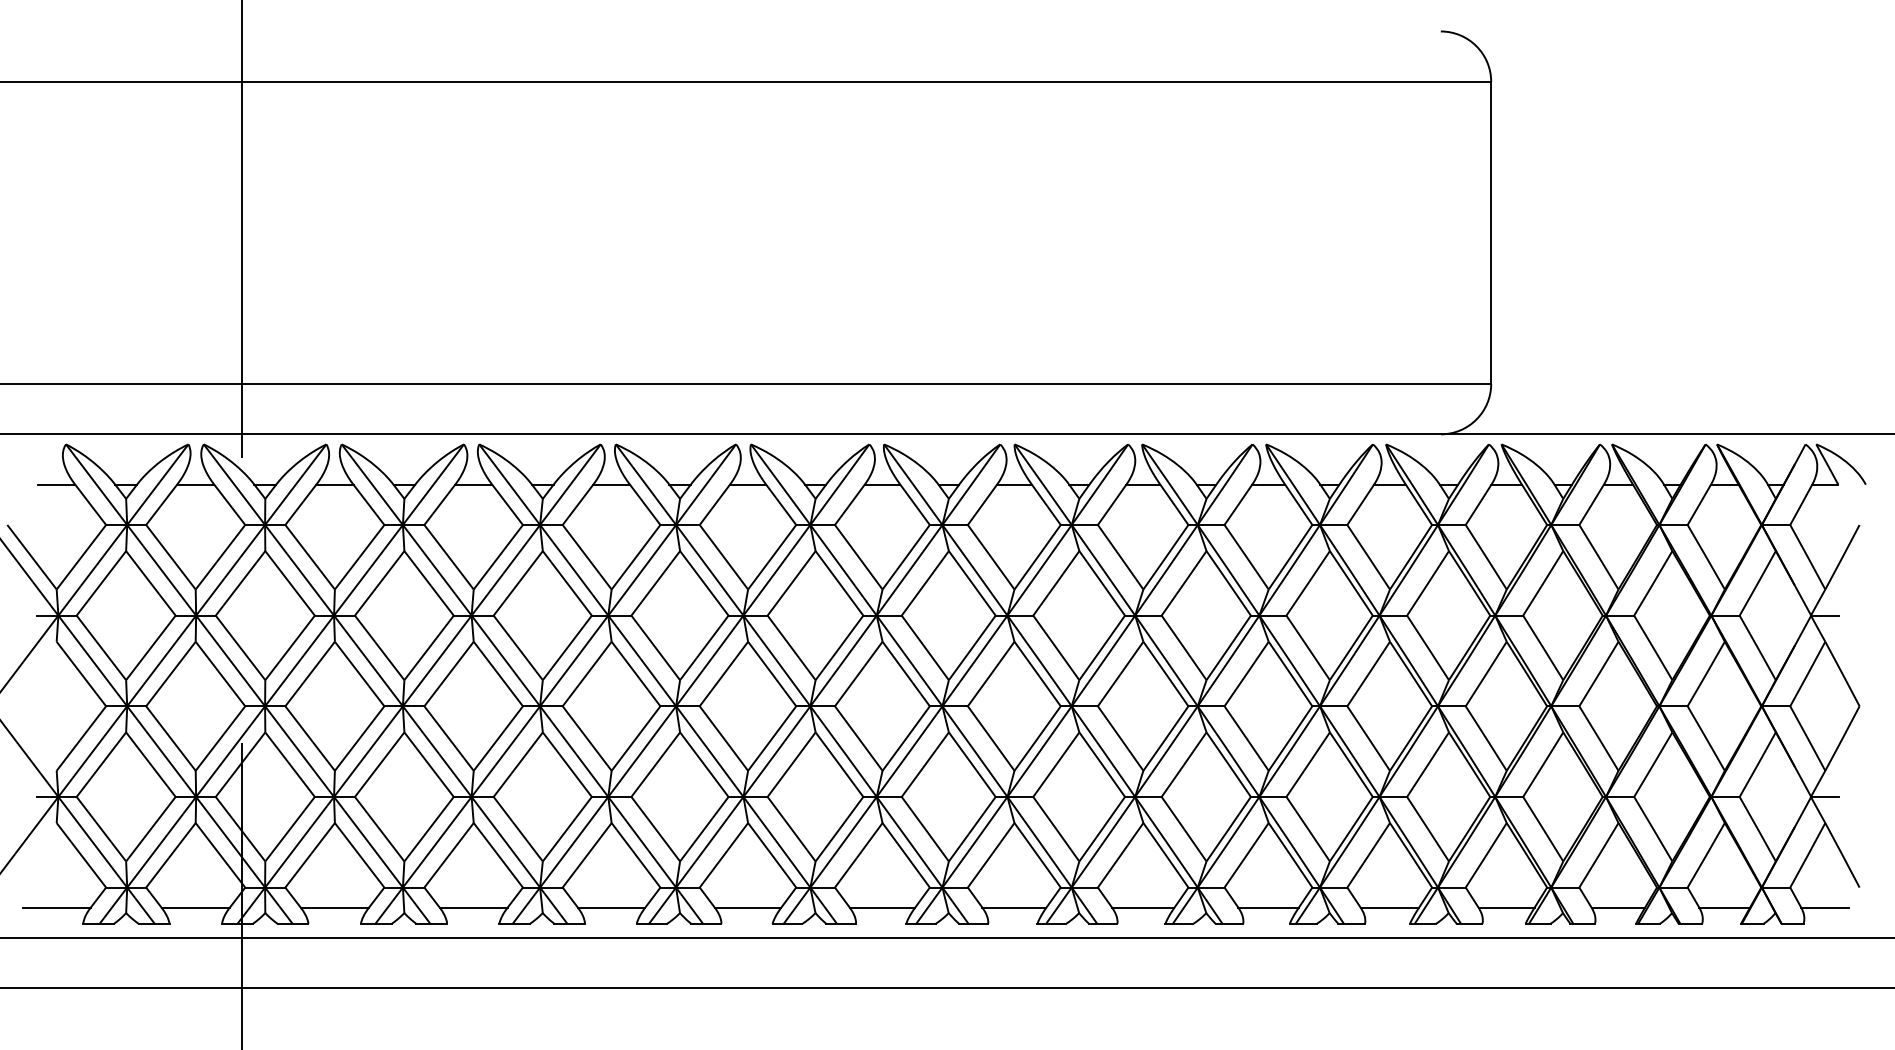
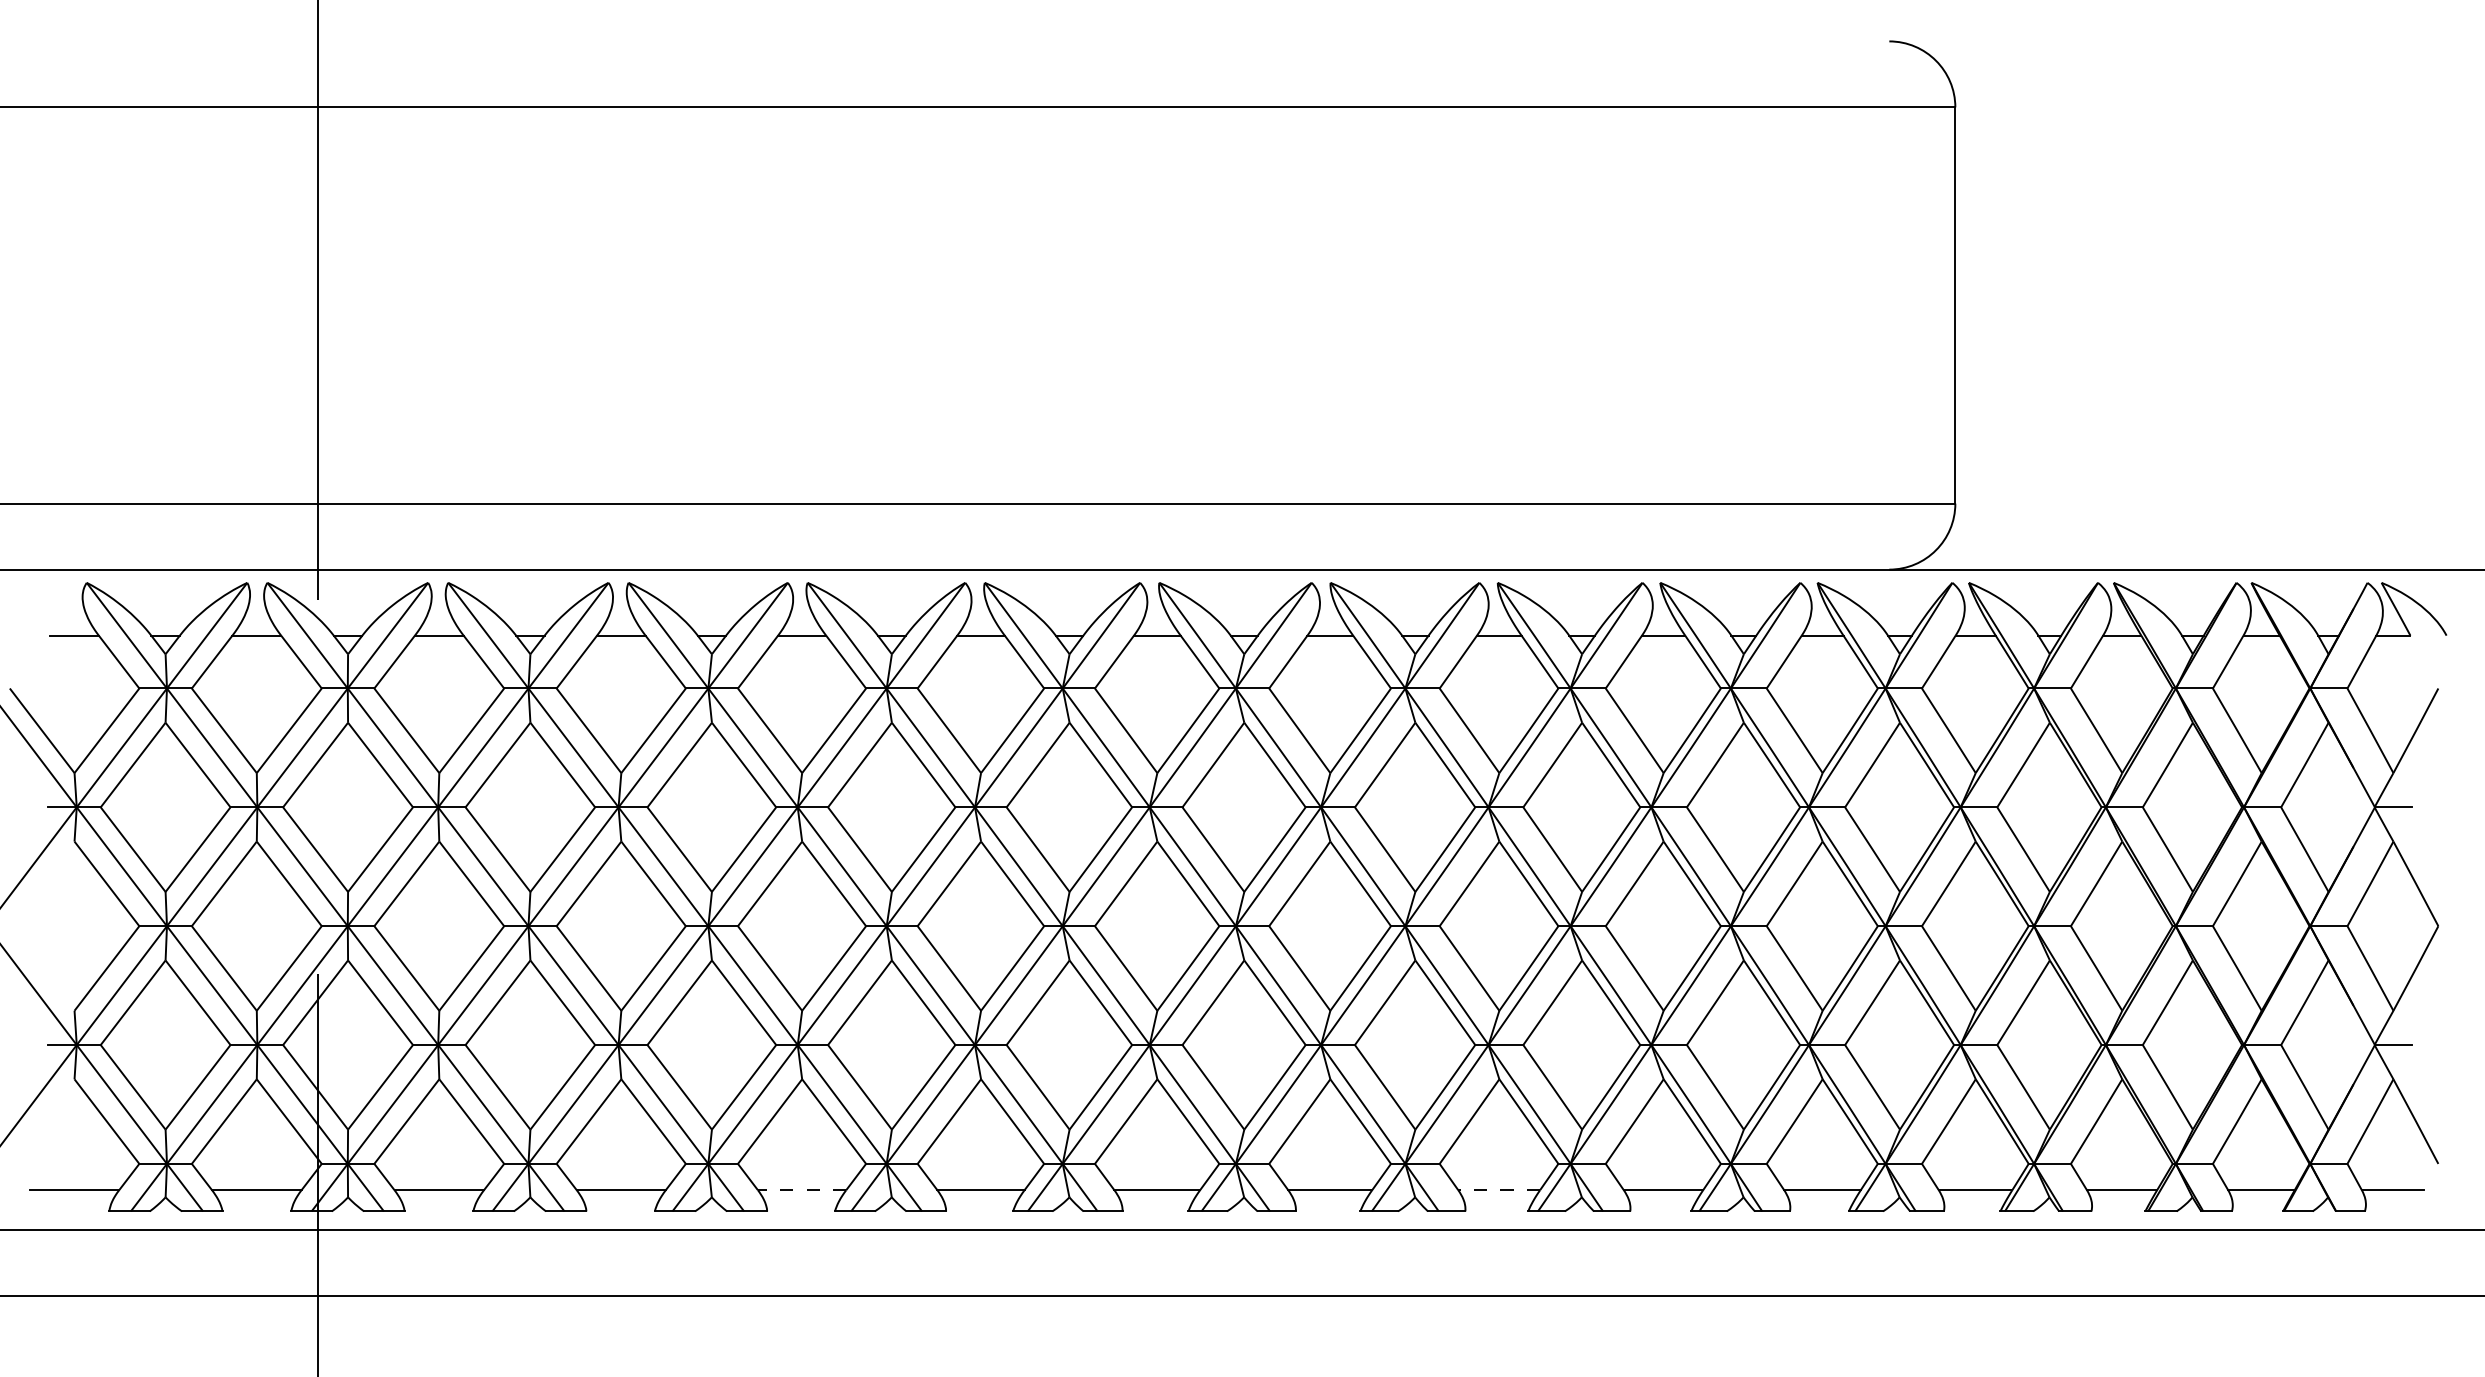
line: (611, 907) -> (801, 1190), solid -> dashed
line: (1143, 907) -> (1499, 1190), solid -> dashed

